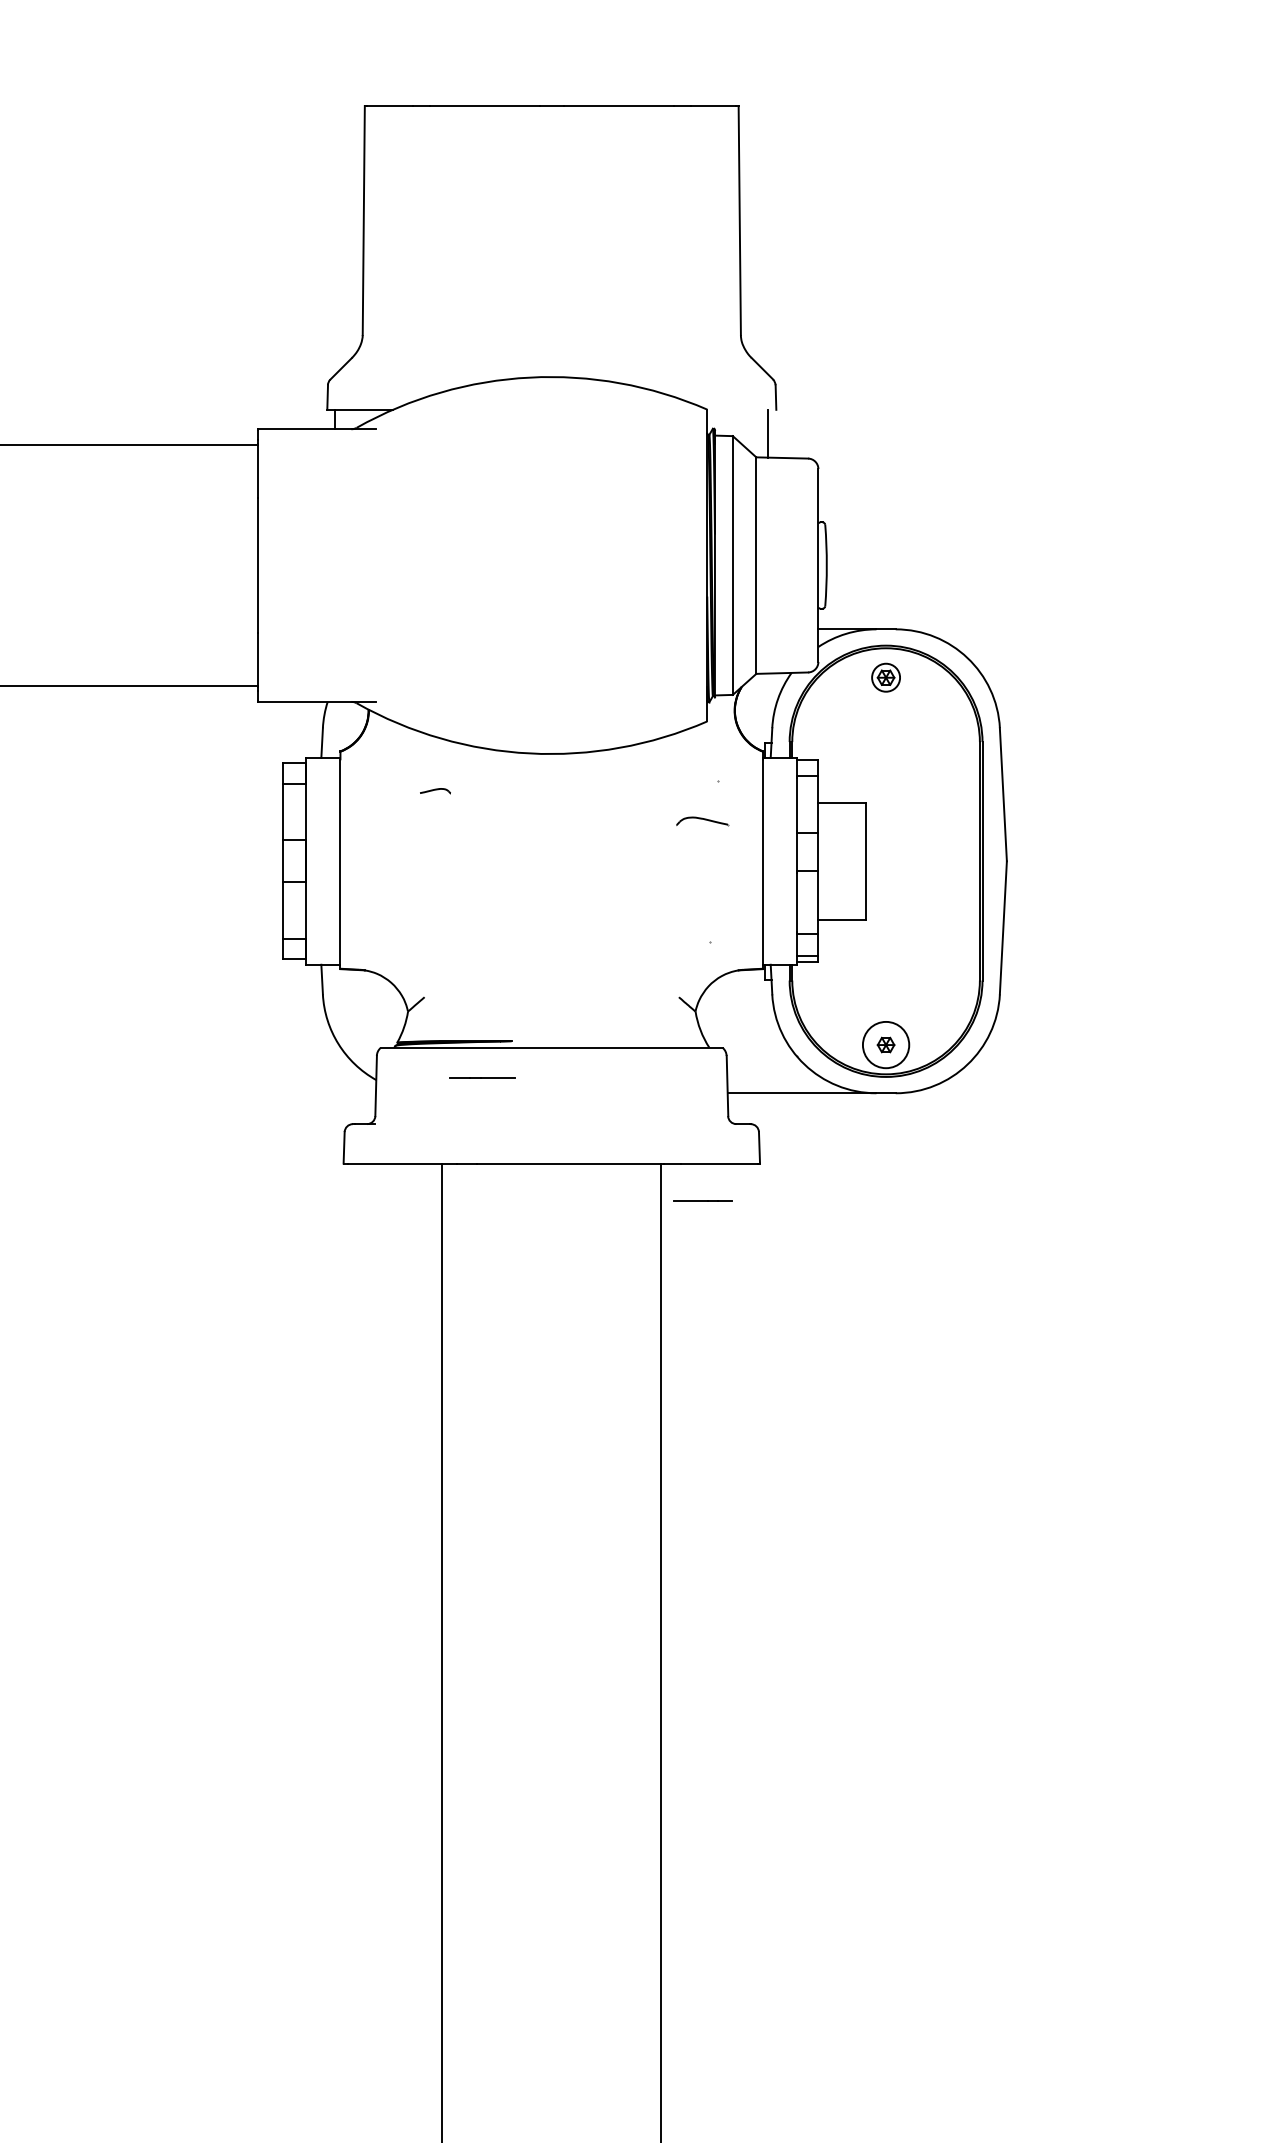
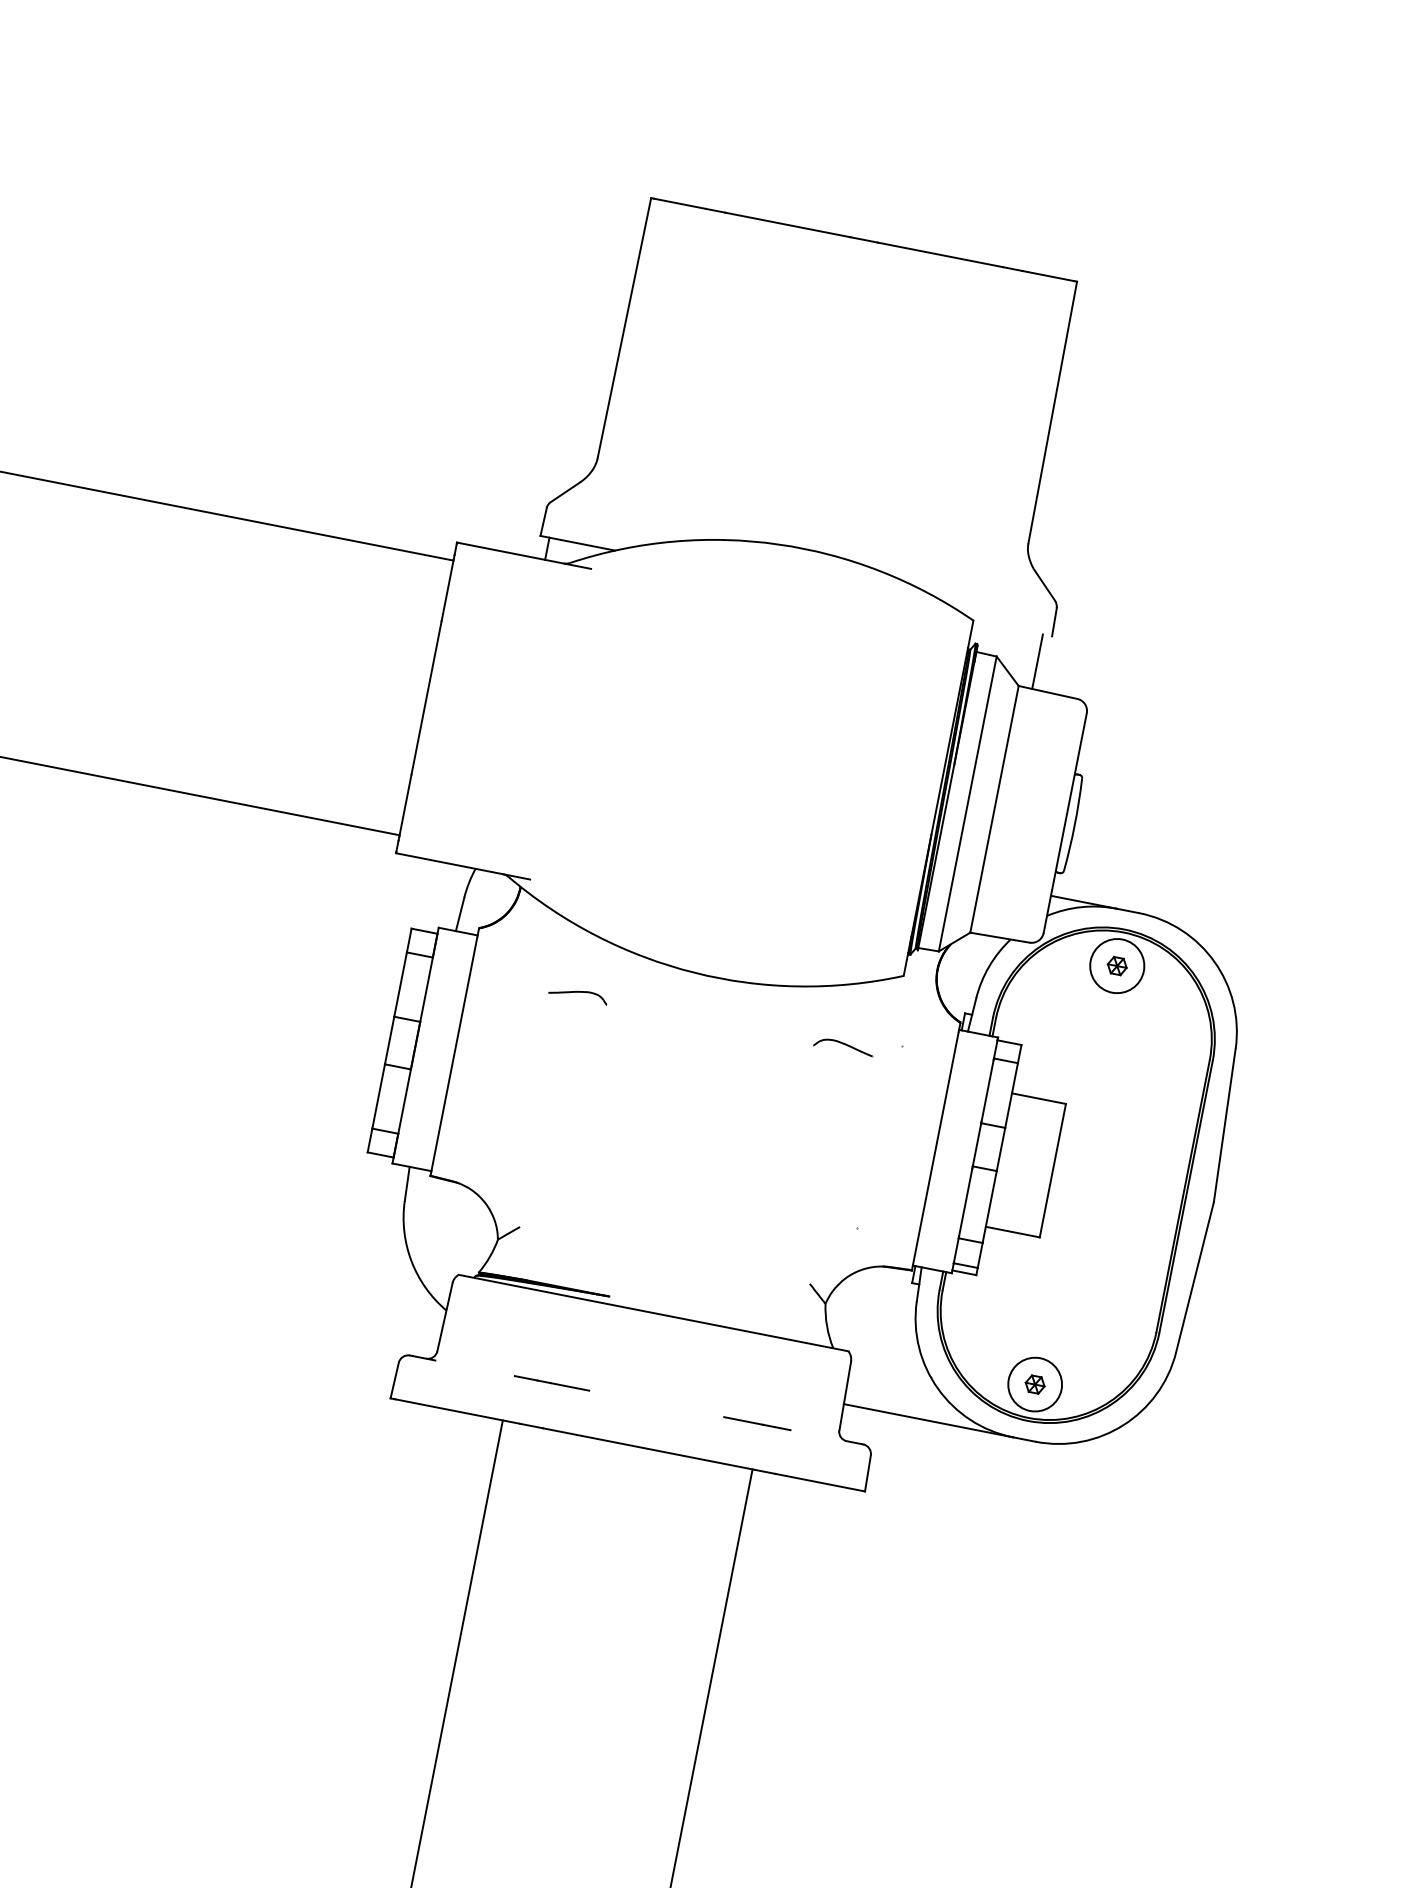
circle: (885, 677) -> (1116, 965), size x1.67
part: (435, 790) -> (578, 993), size x1.67
part: (702, 821) -> (843, 1047), moved
line: (482, 1077) -> (552, 1382), moved
line: (702, 1200) -> (757, 1422), moved

